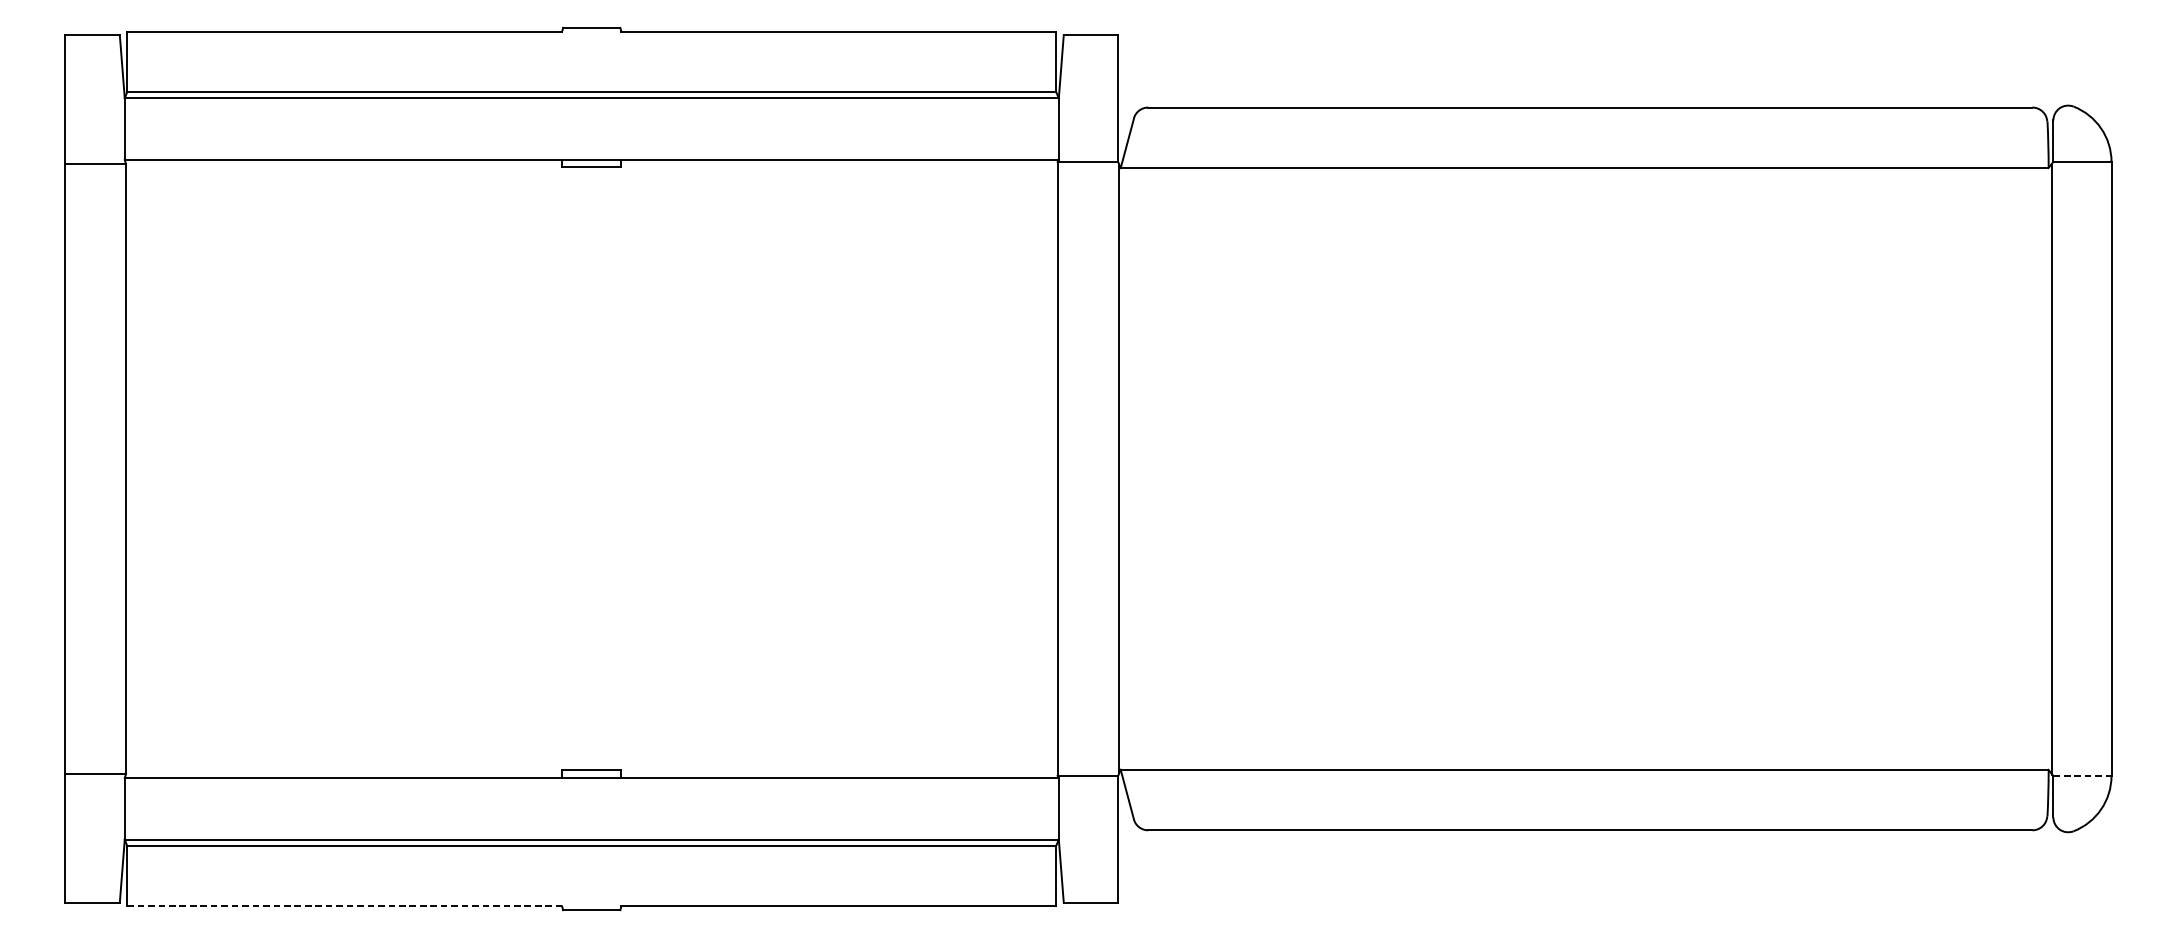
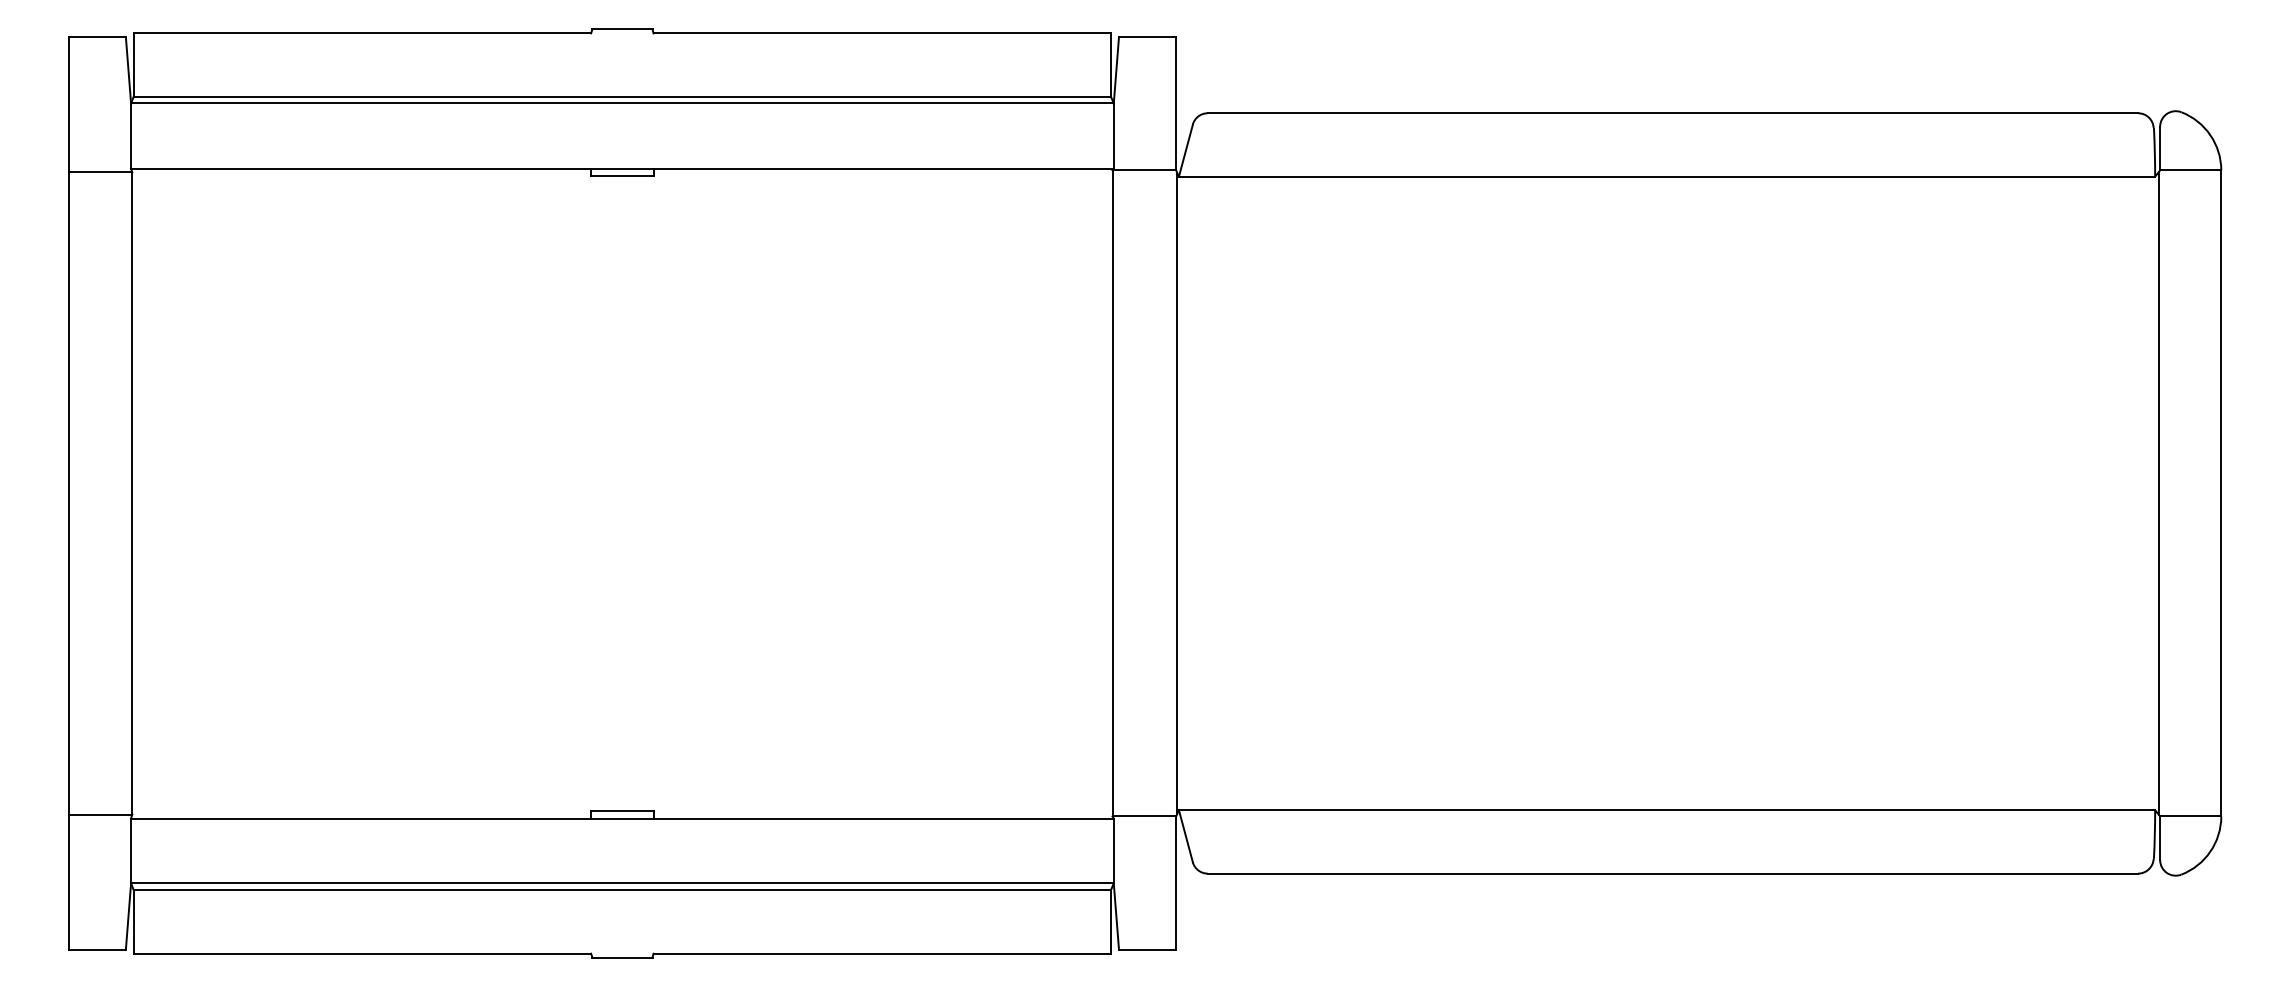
line: (2082, 776) -> (2190, 816), dashed -> solid
line: (344, 906) -> (362, 953), dashed -> solid

